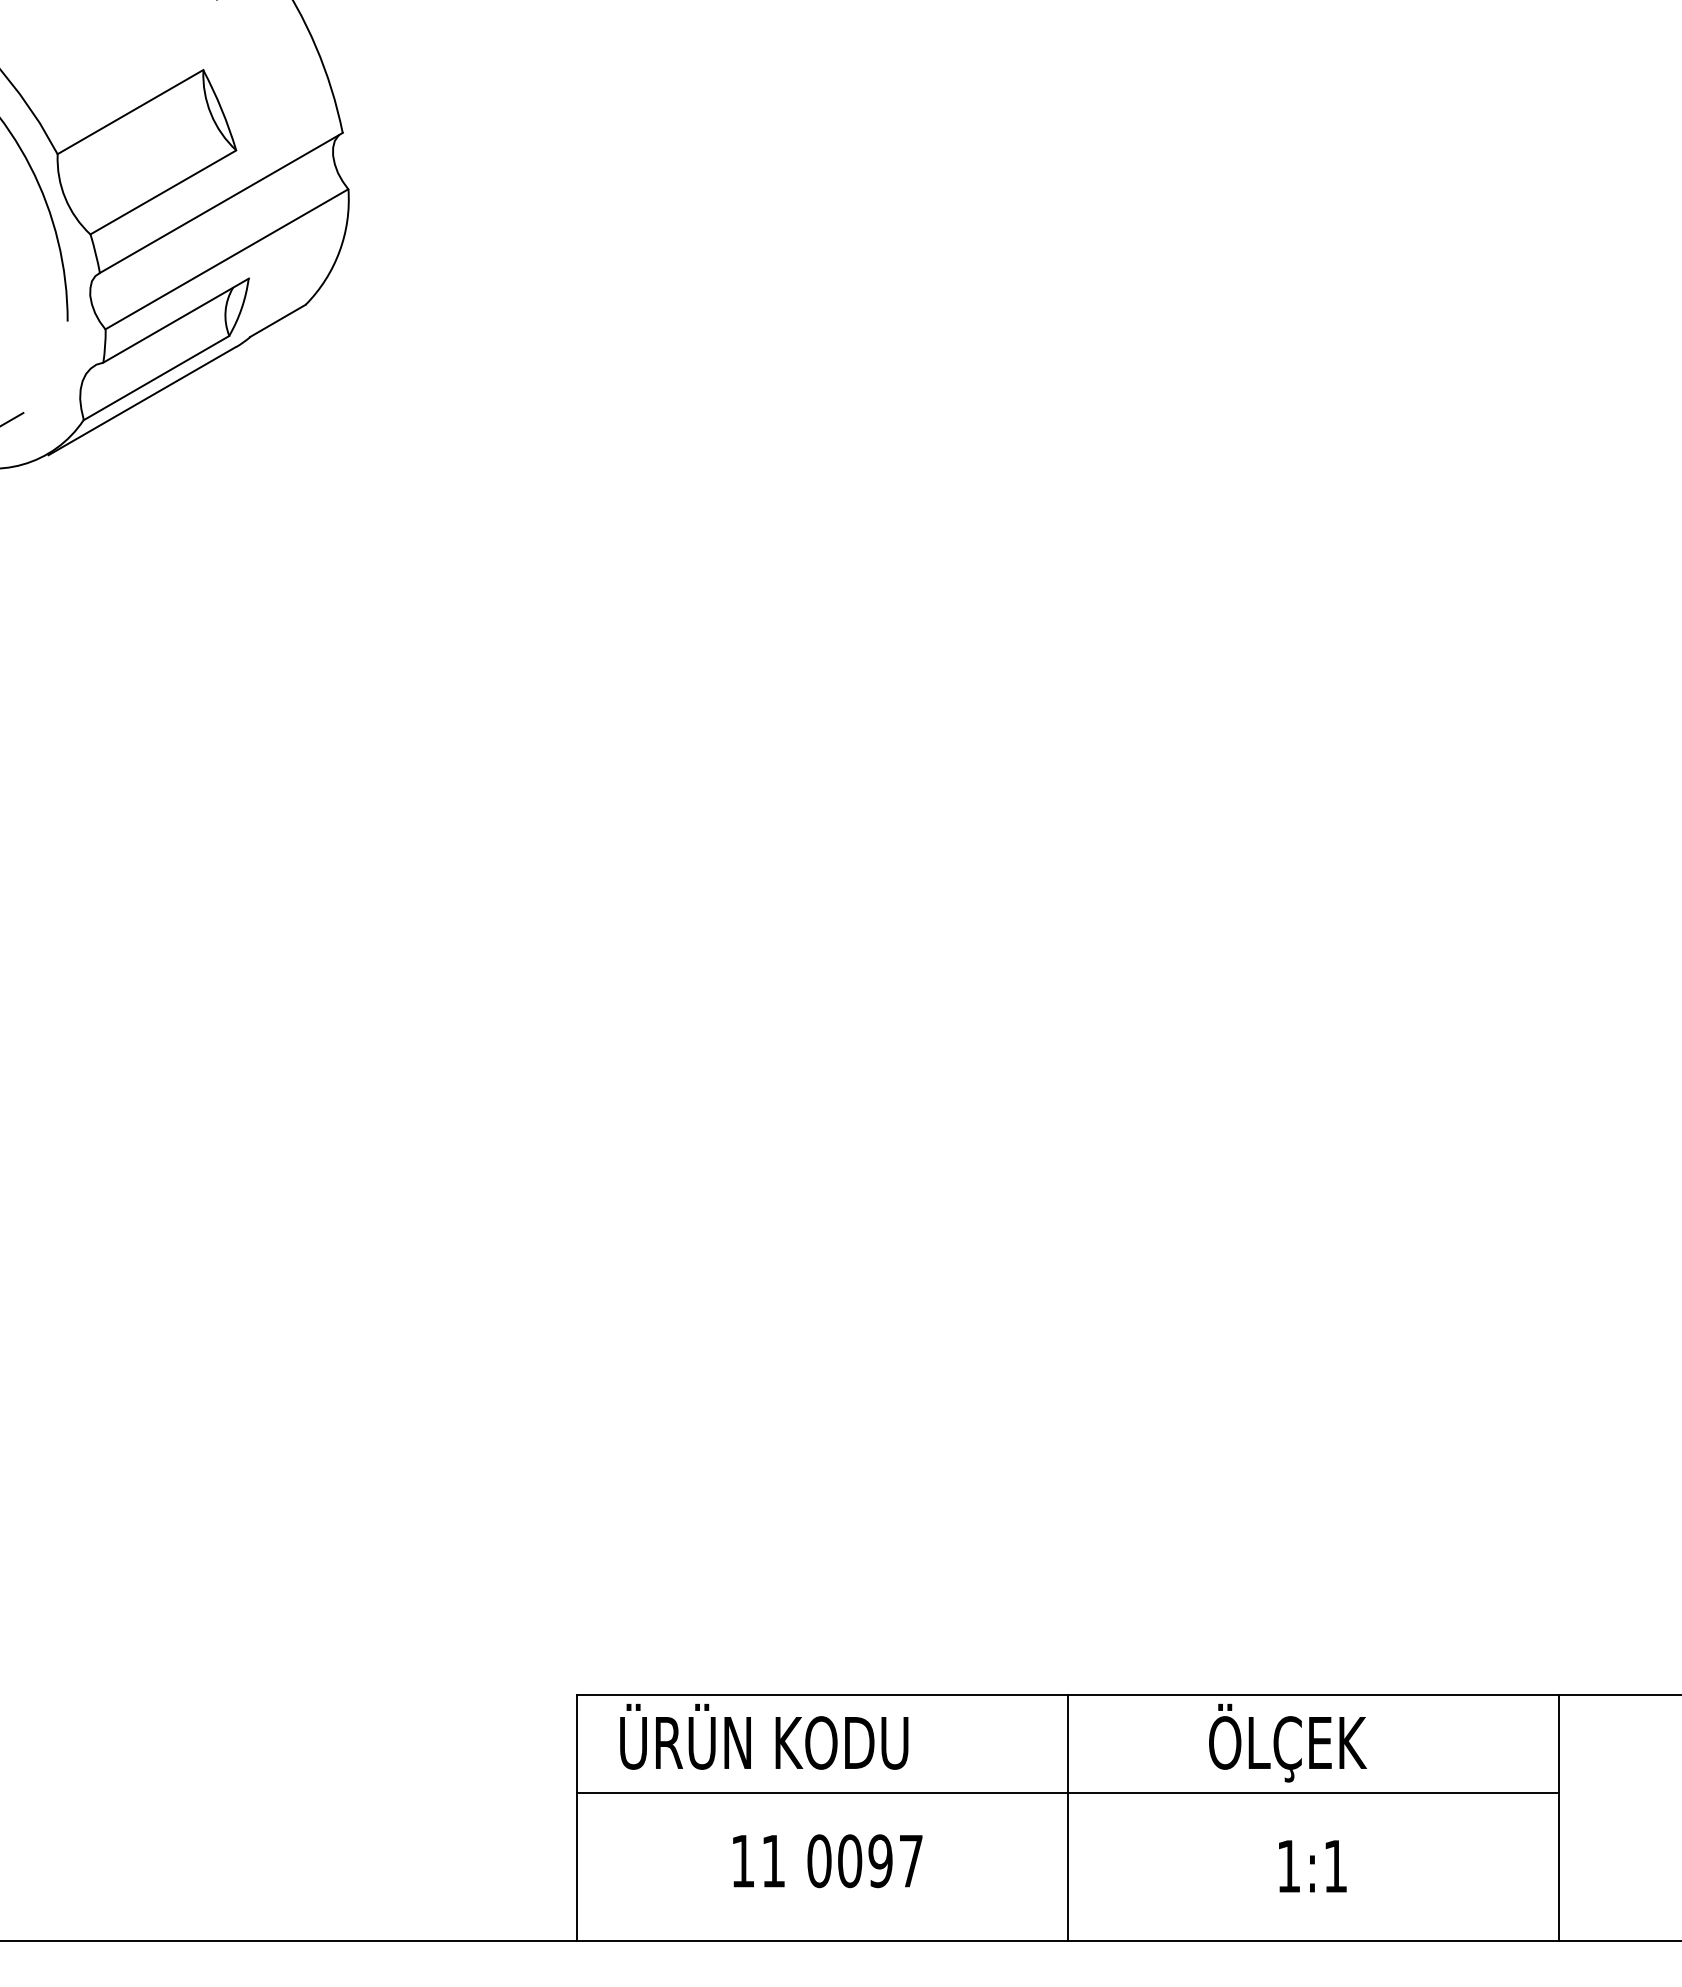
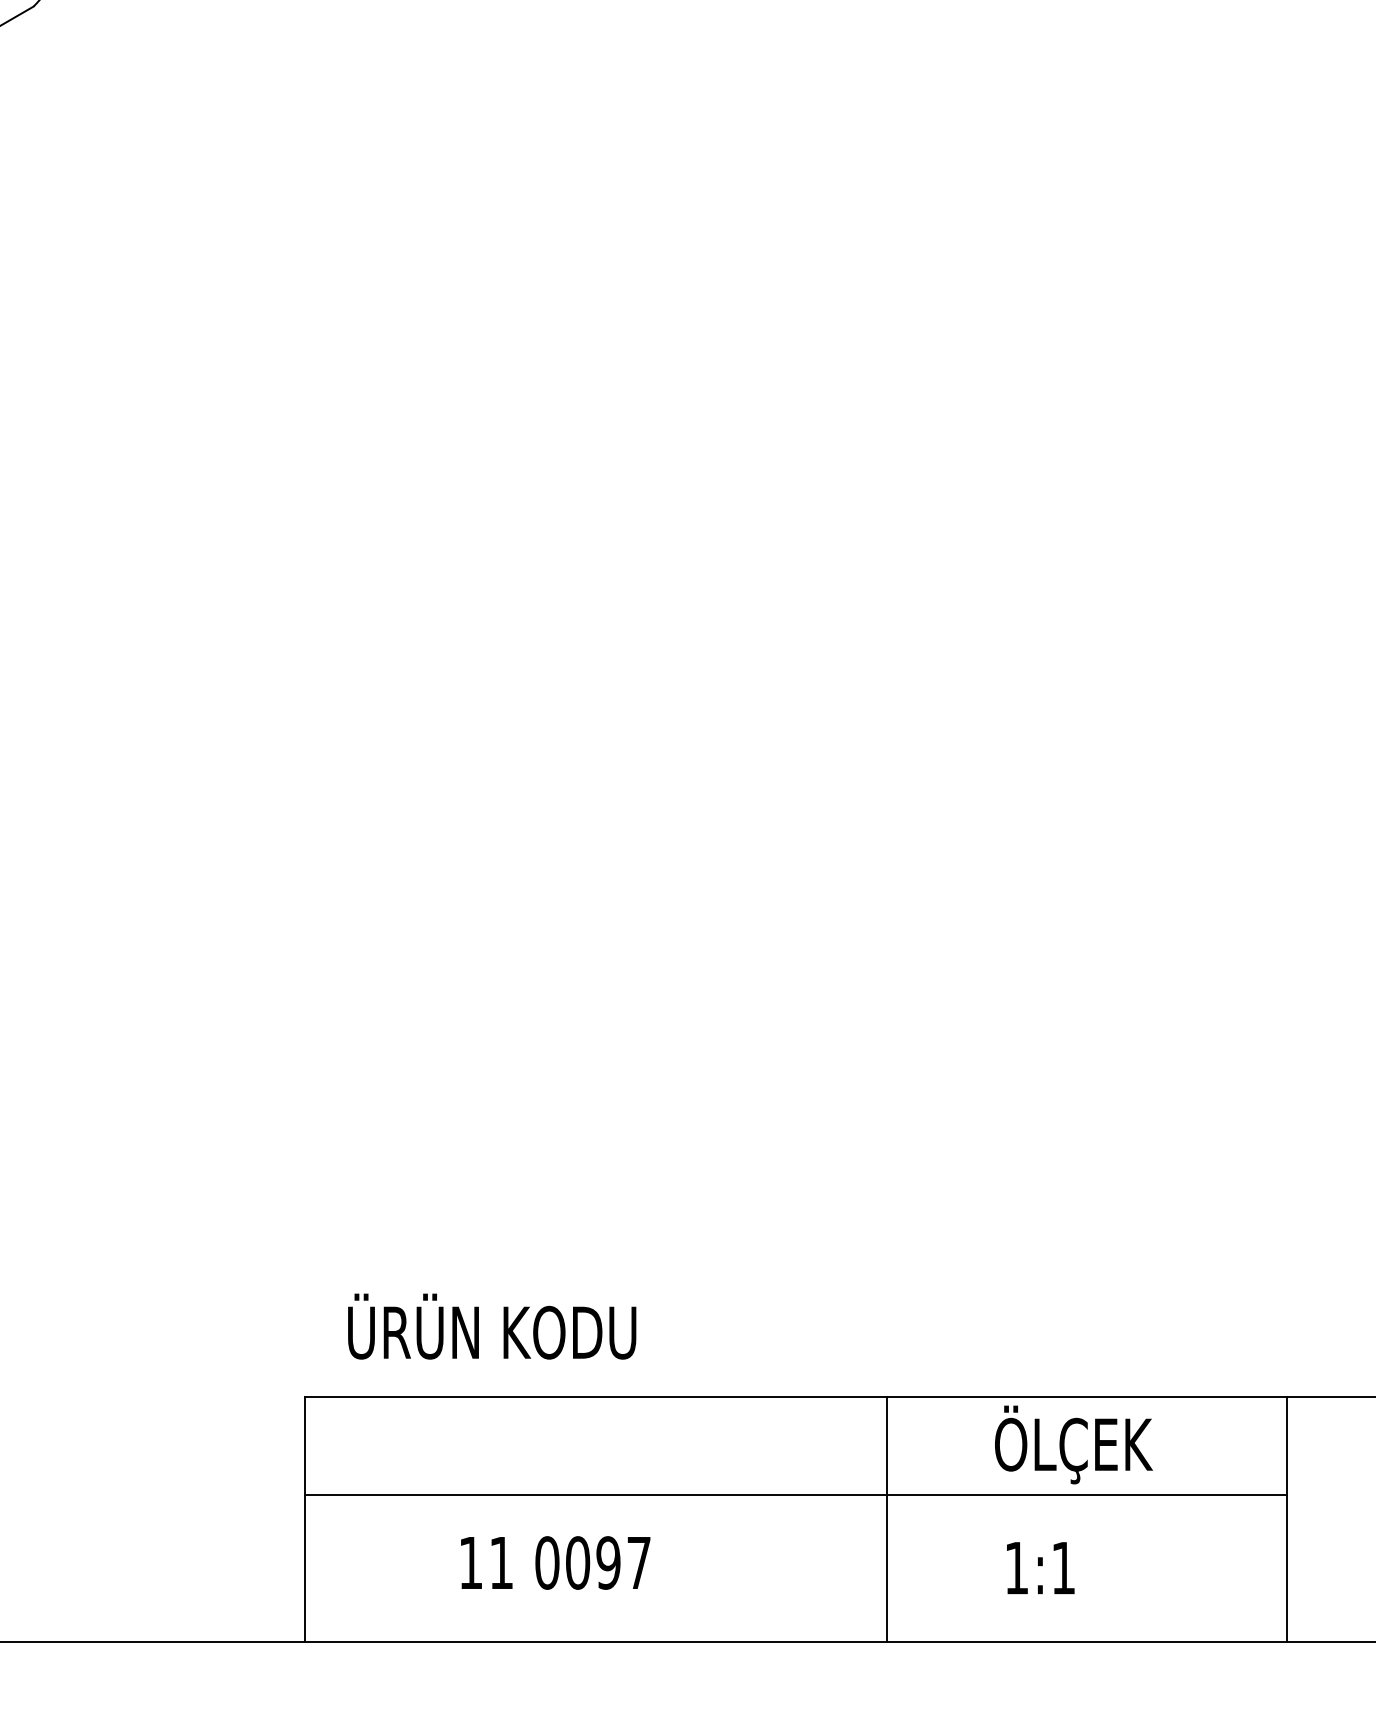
text: (764, 1736) -> (492, 1326), moved
text: (1287, 1743) -> (1073, 1445), moved
line: (1067, 1817) -> (886, 1519), moved

